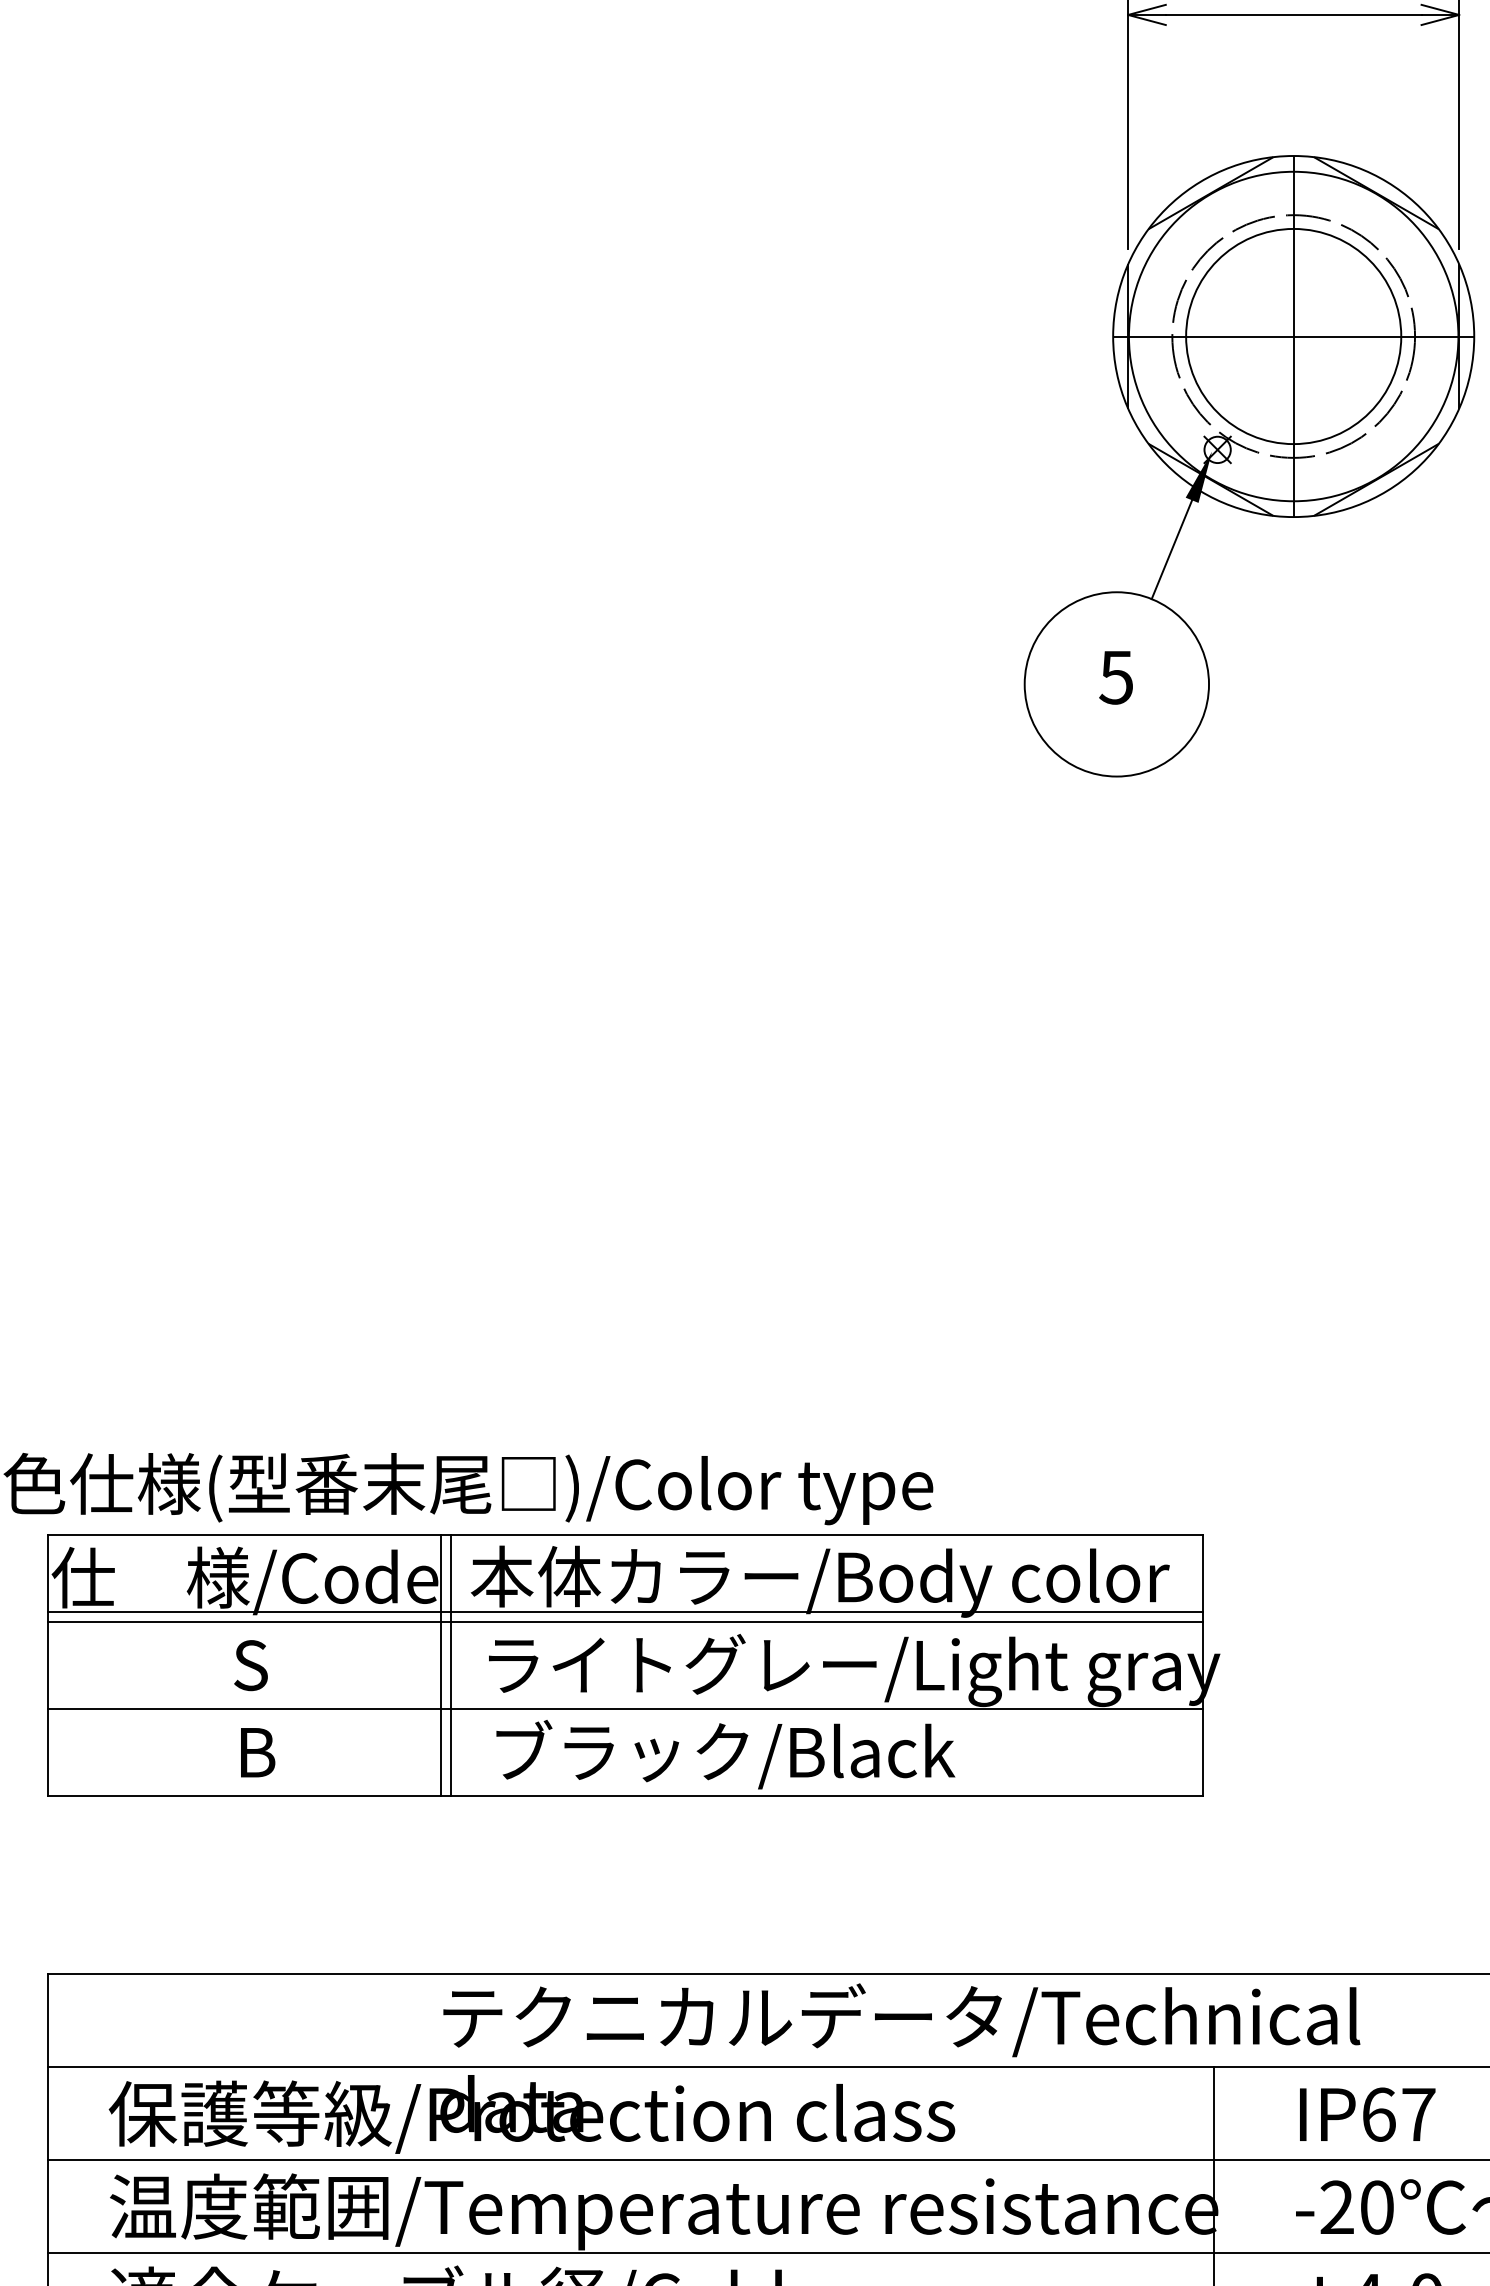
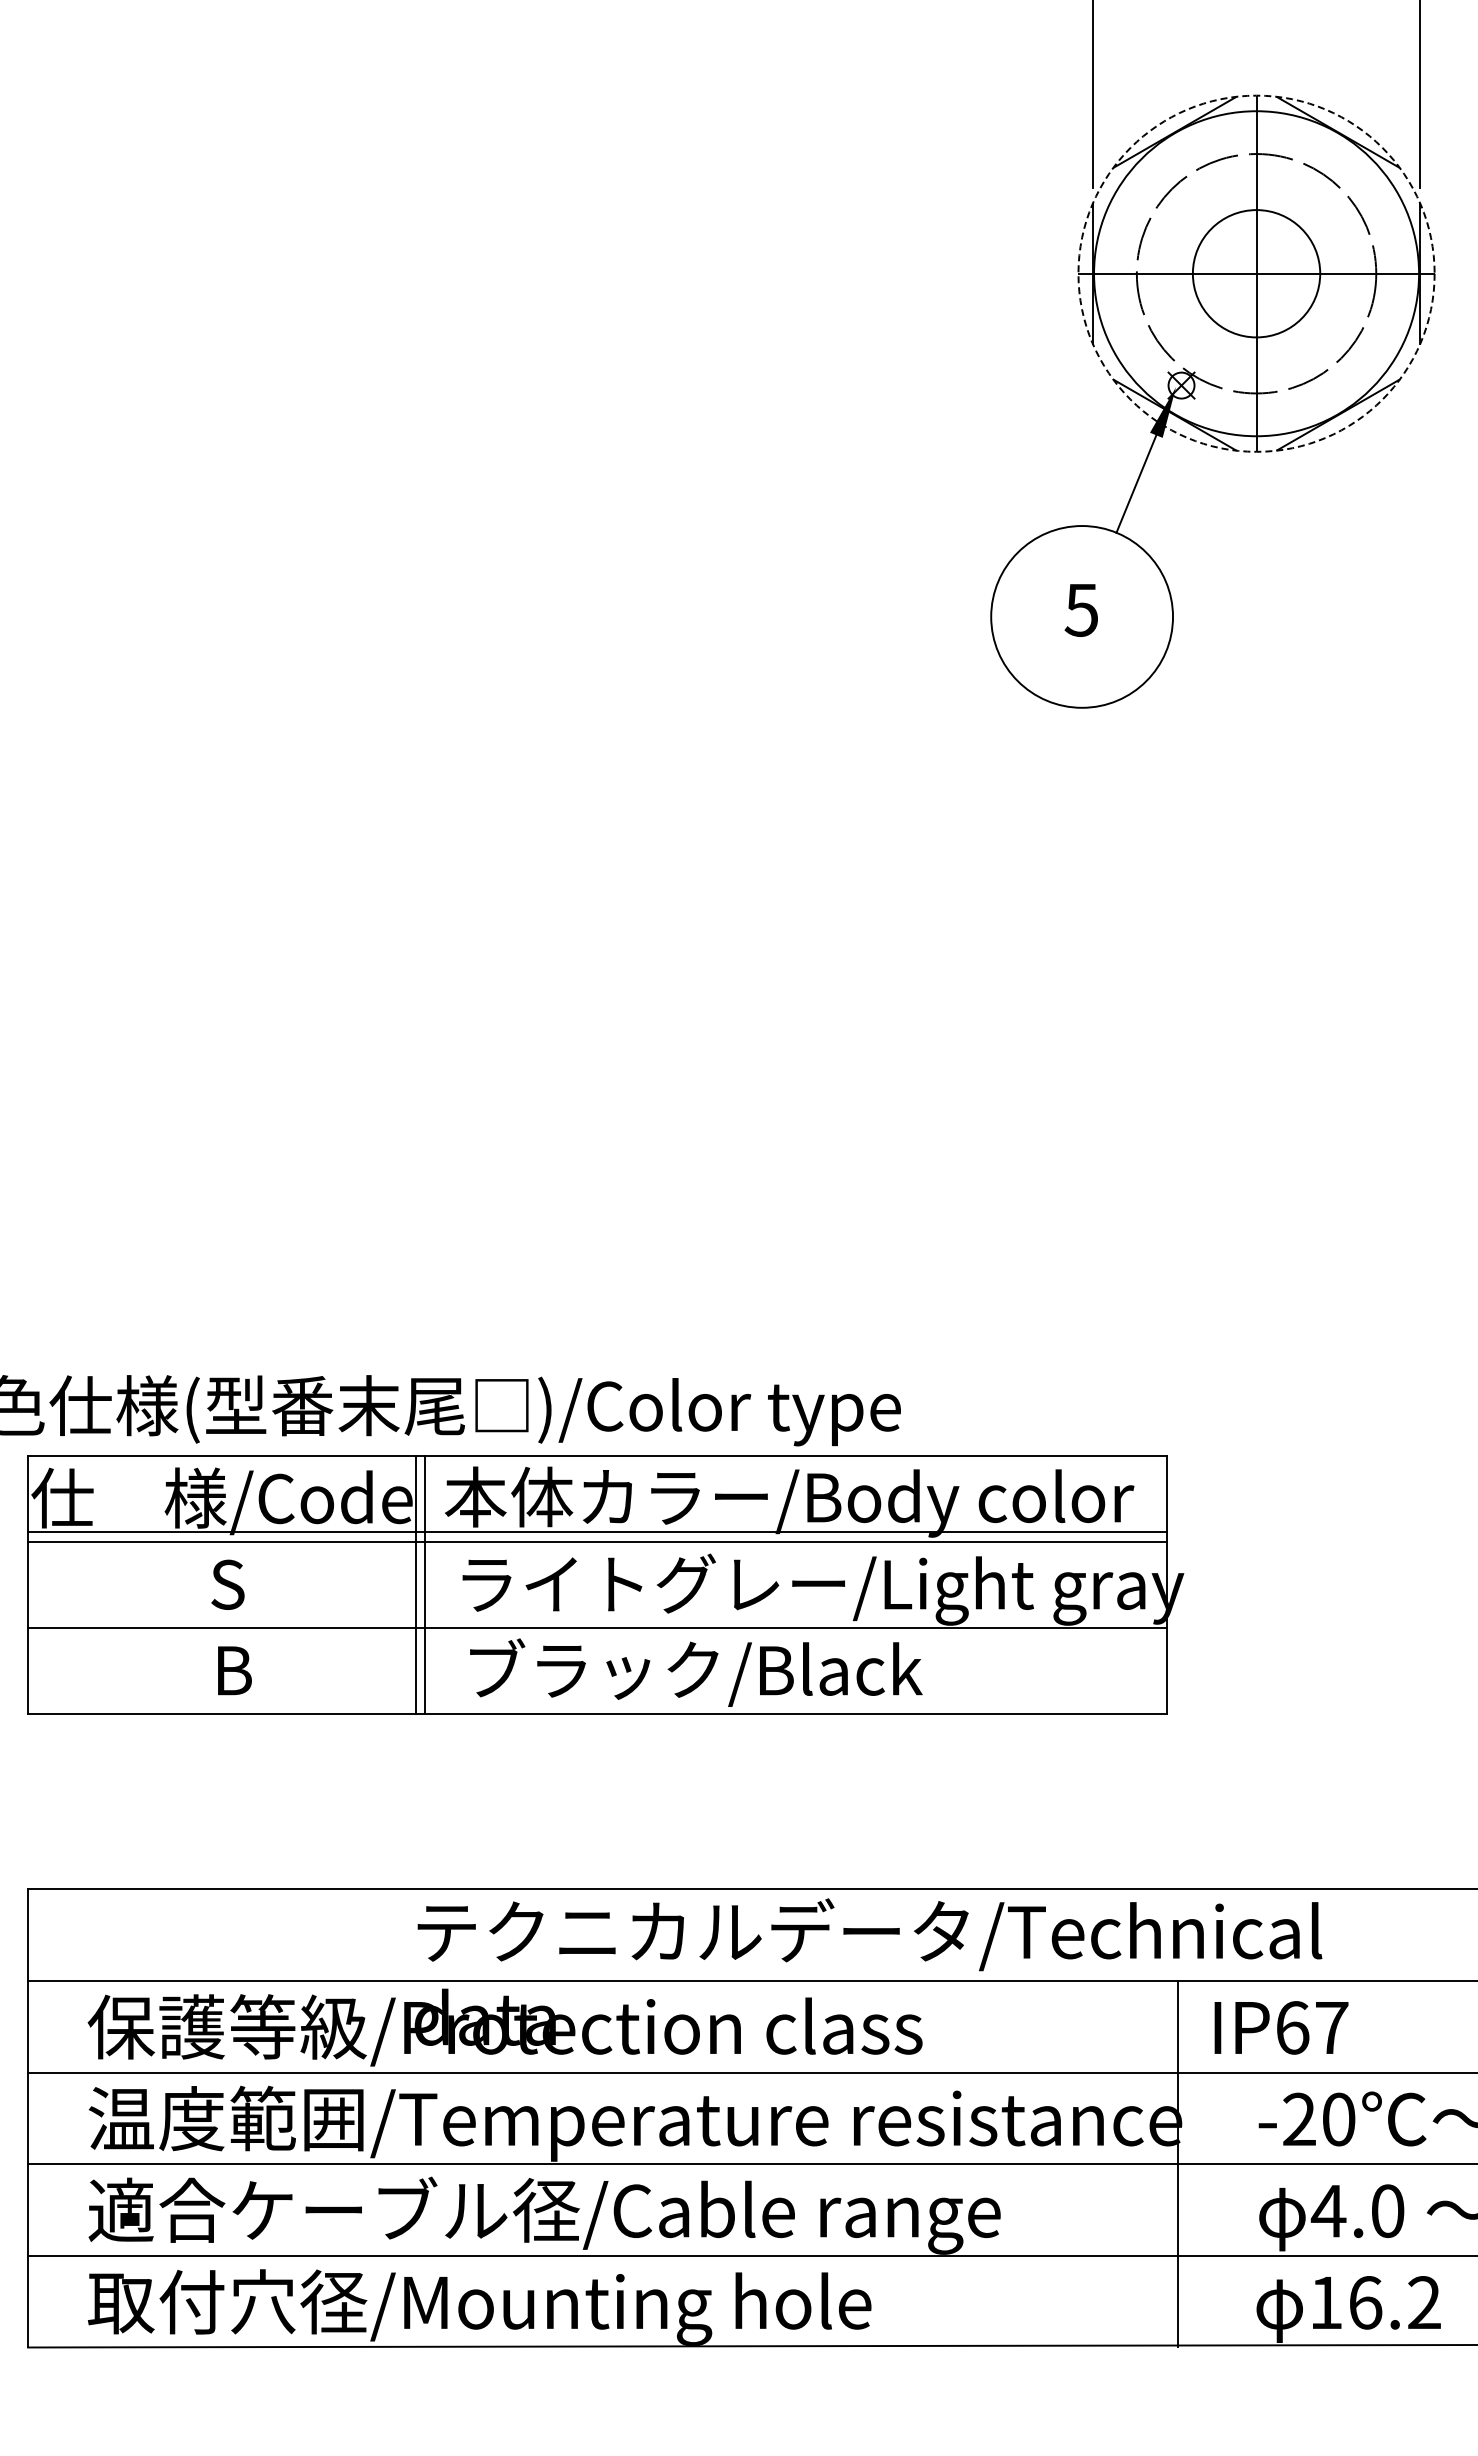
circle: (1293, 336) -> (1256, 273), size x0.6
circle: (1293, 336) -> (1256, 273), solid -> dashed
text: (1367, 2114) -> (1281, 2027), moved

